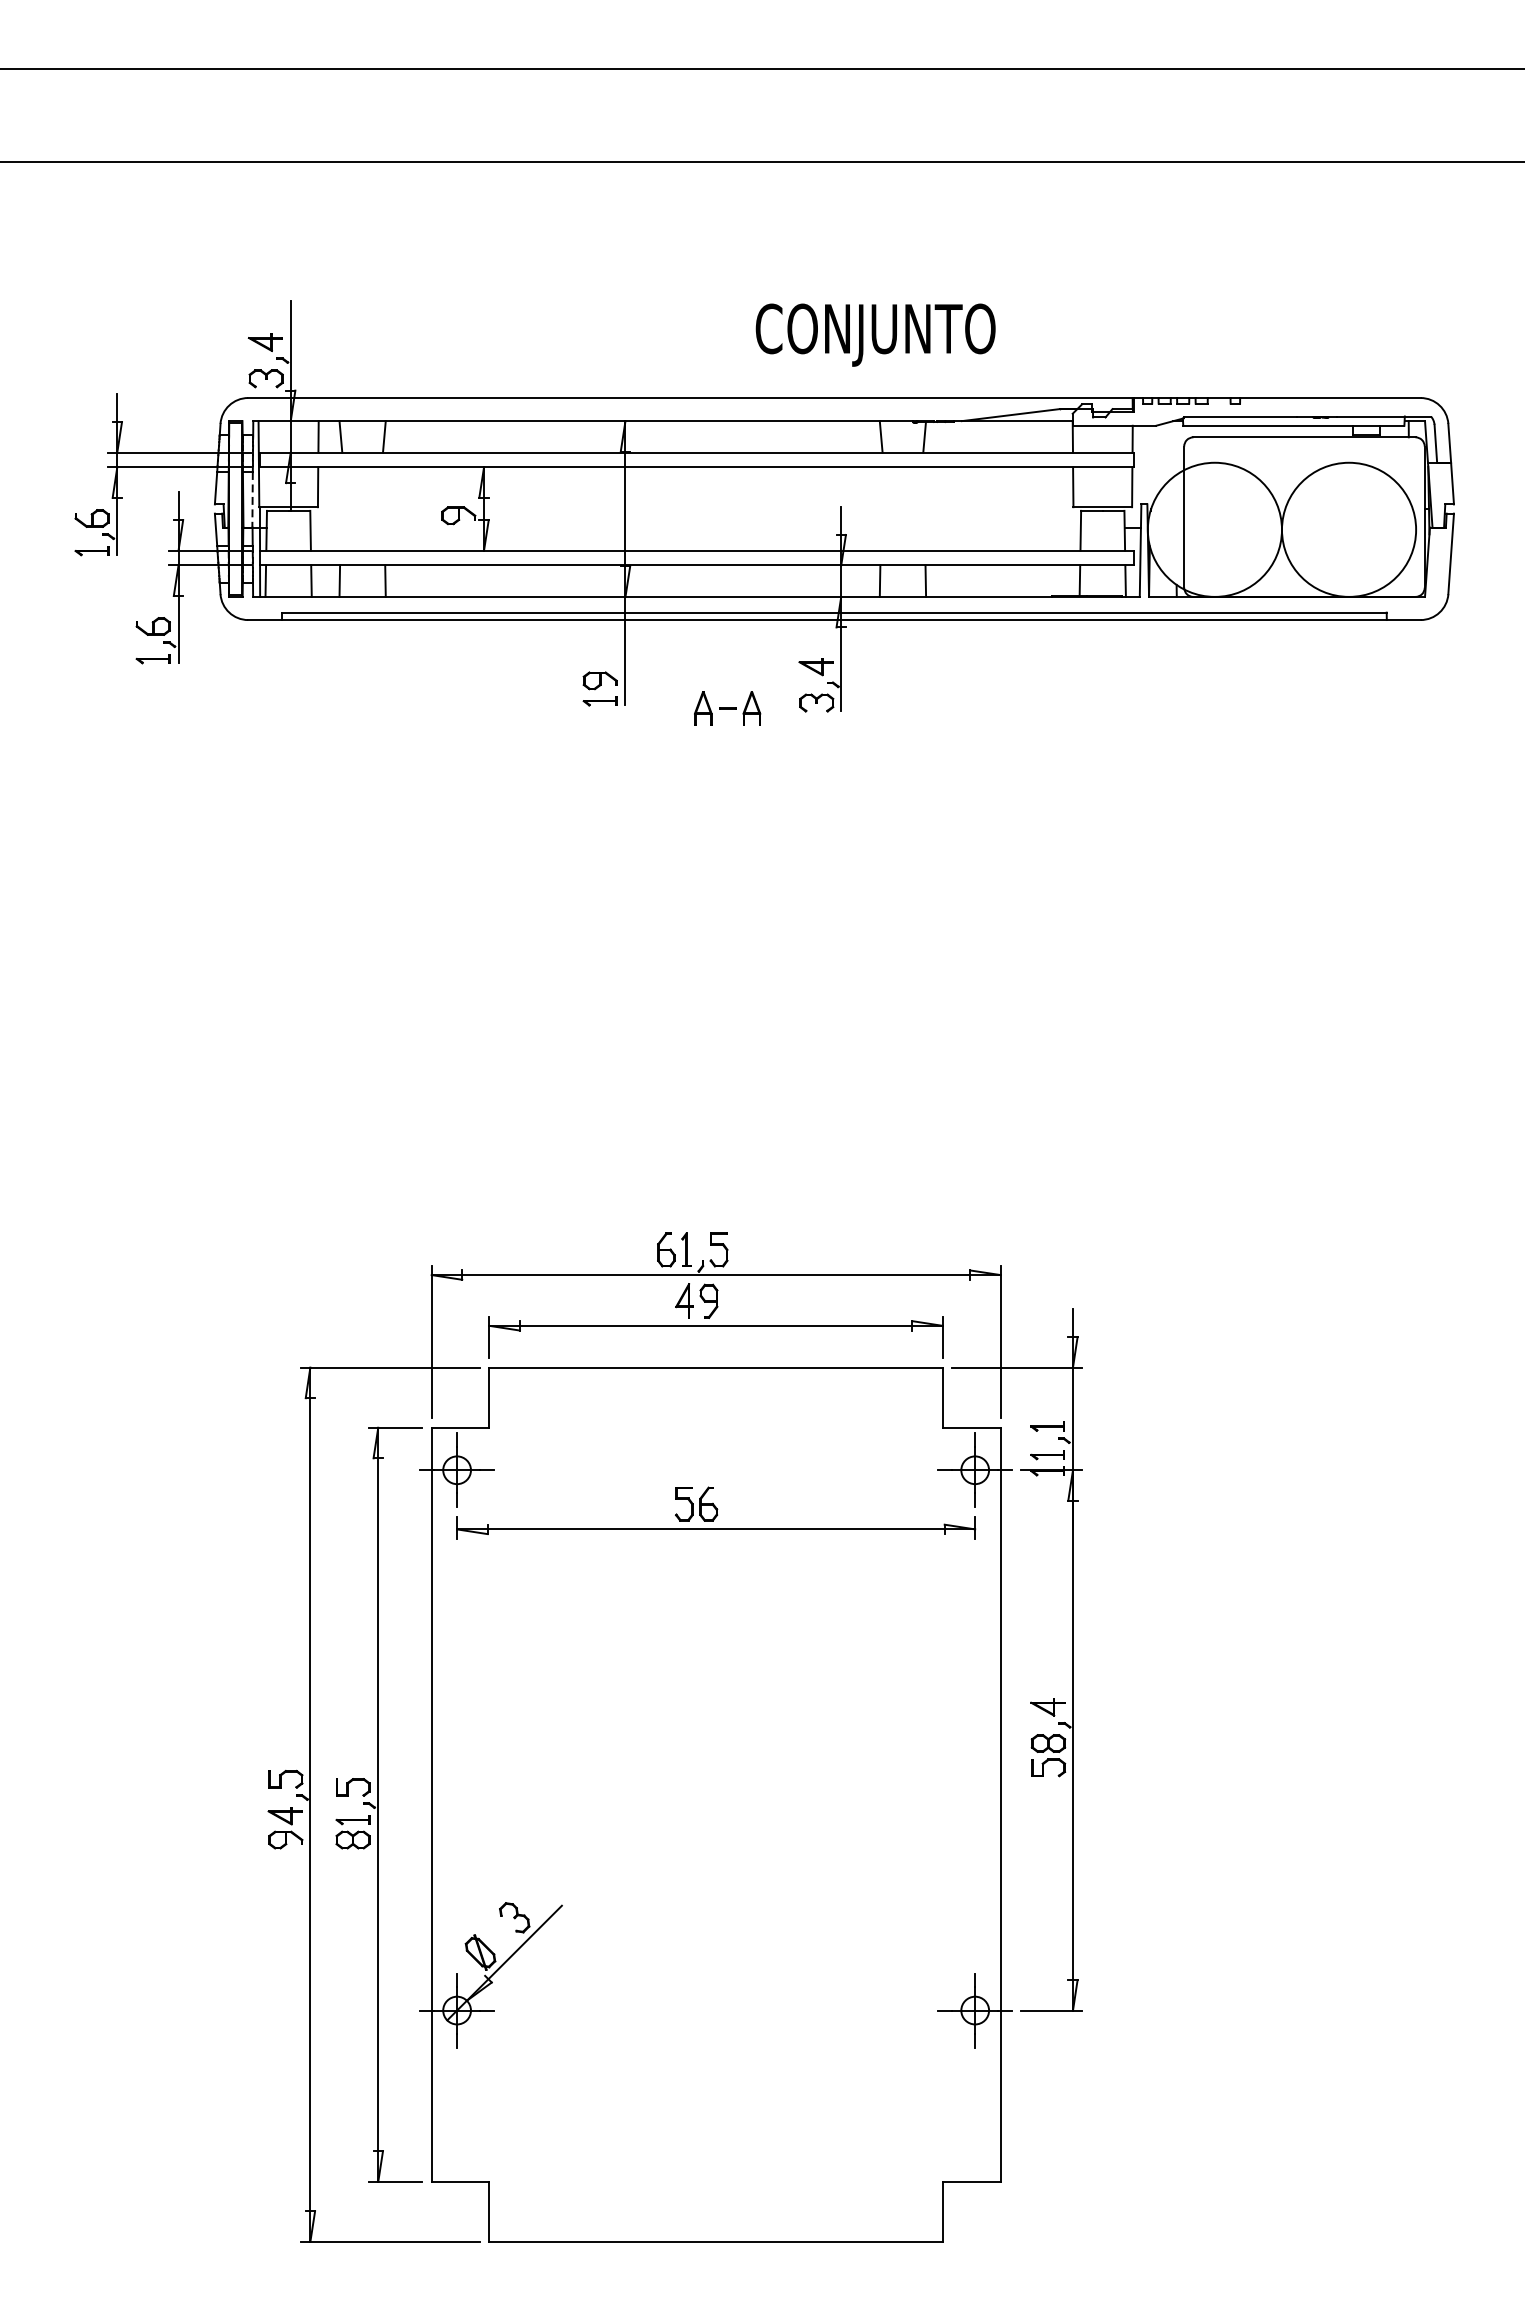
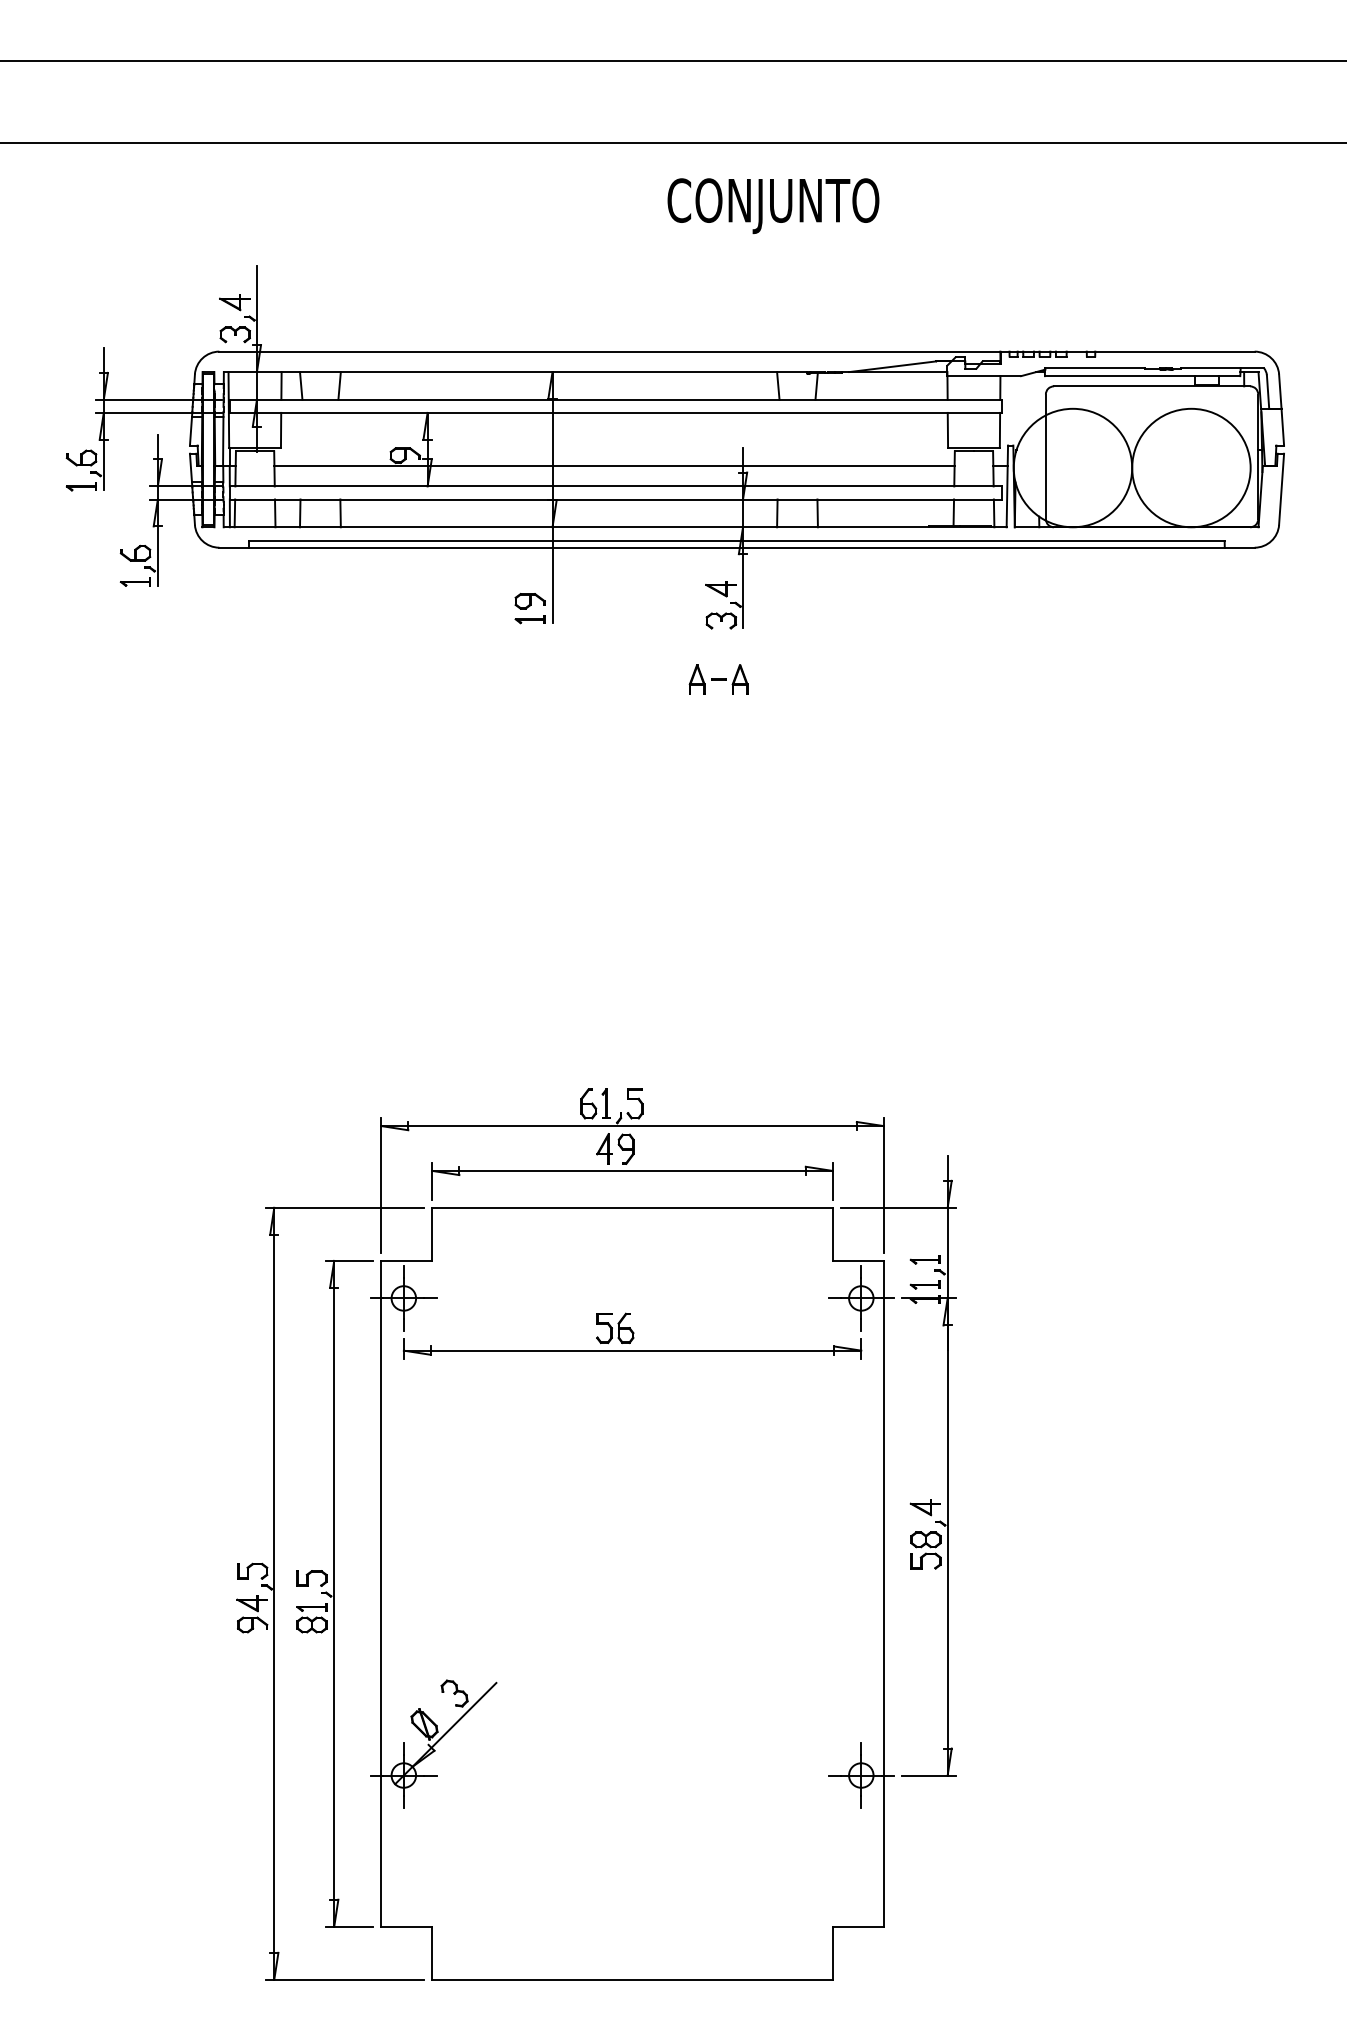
text: (875, 335) -> (773, 206), moved
line: (252, 499) -> (223, 441), dashed -> solid
line: (695, 528) -> (614, 466), added
part: (727, 708) -> (718, 679), moved

